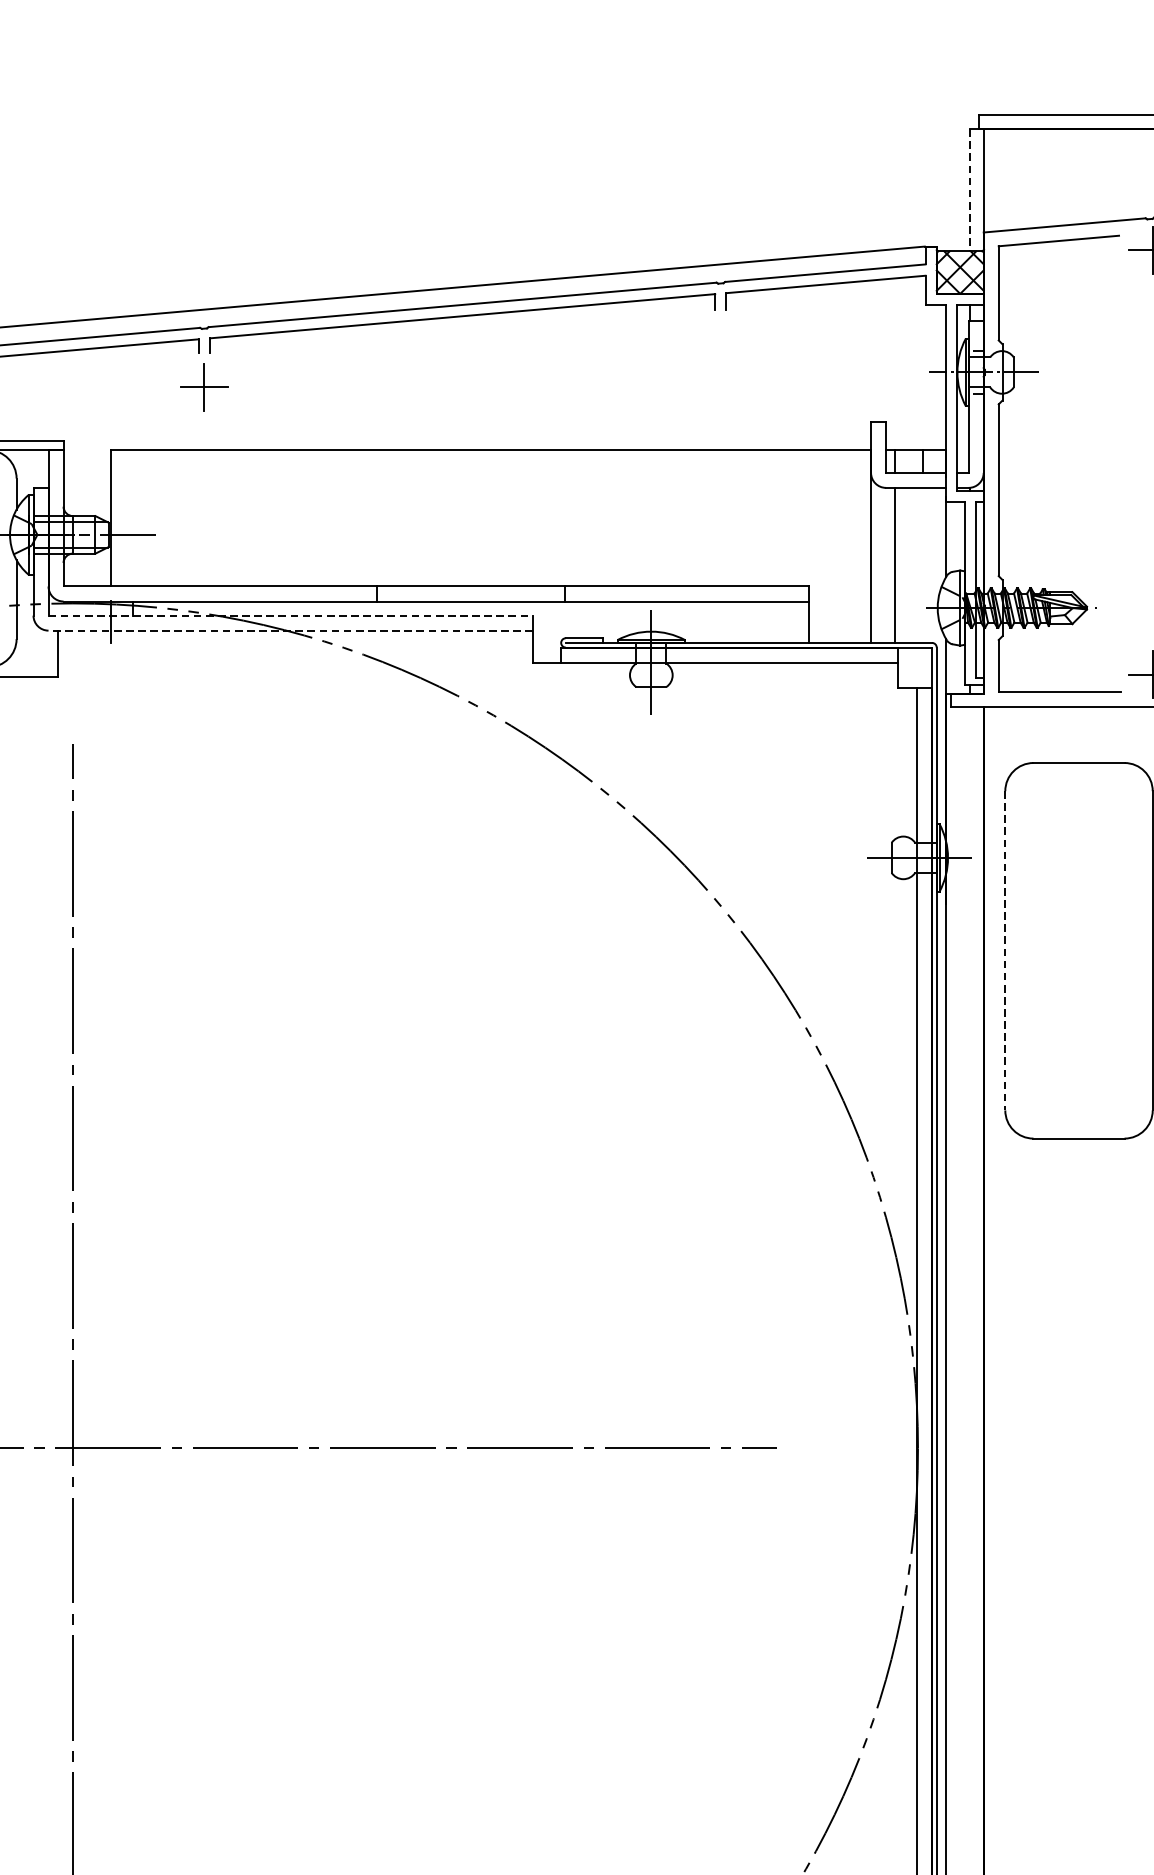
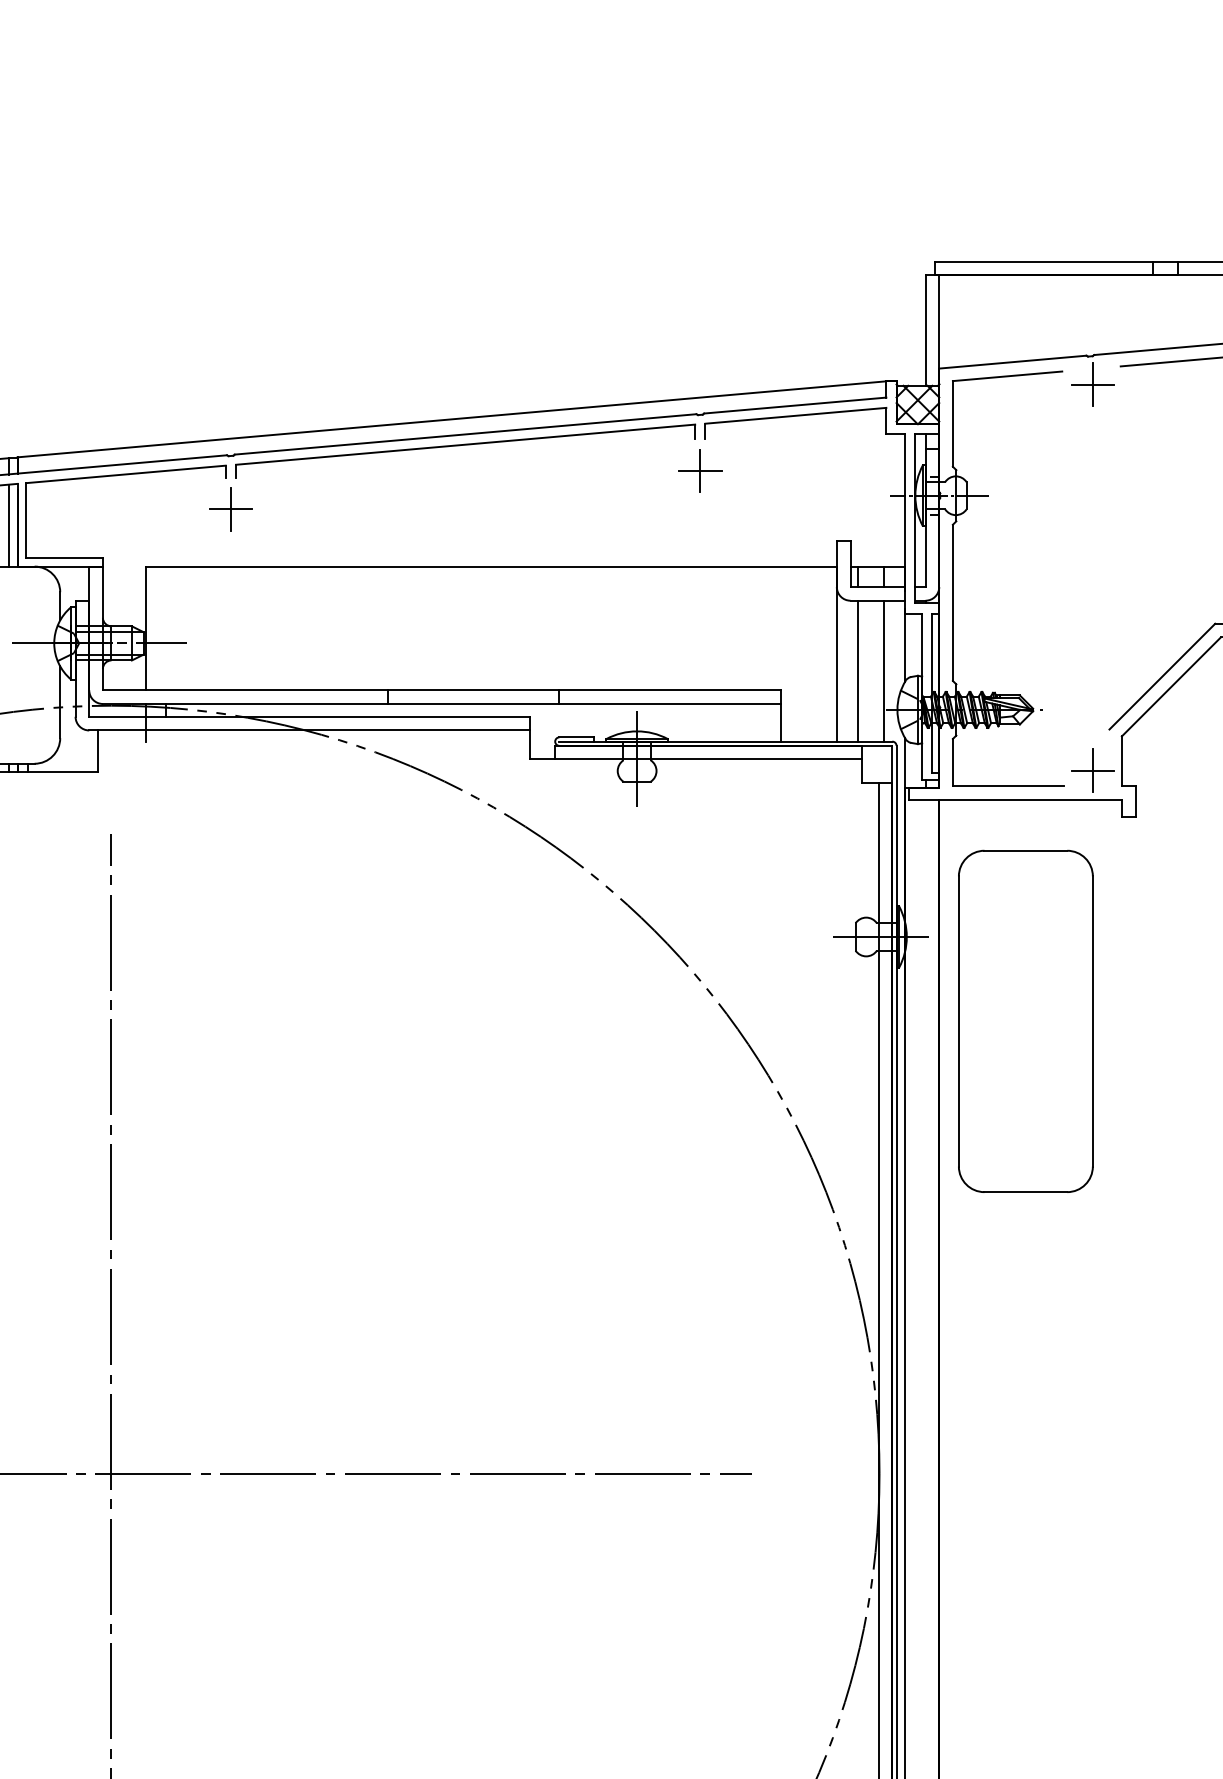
line: (969, 190) -> (926, 330), dashed -> solid
part: (721, 344) -> (700, 470), added
line: (922, 564) -> (883, 670), added
line: (290, 615) -> (309, 716), dashed -> solid
line: (289, 630) -> (308, 730), dashed -> solid
line: (1004, 950) -> (958, 1021), dashed -> solid

